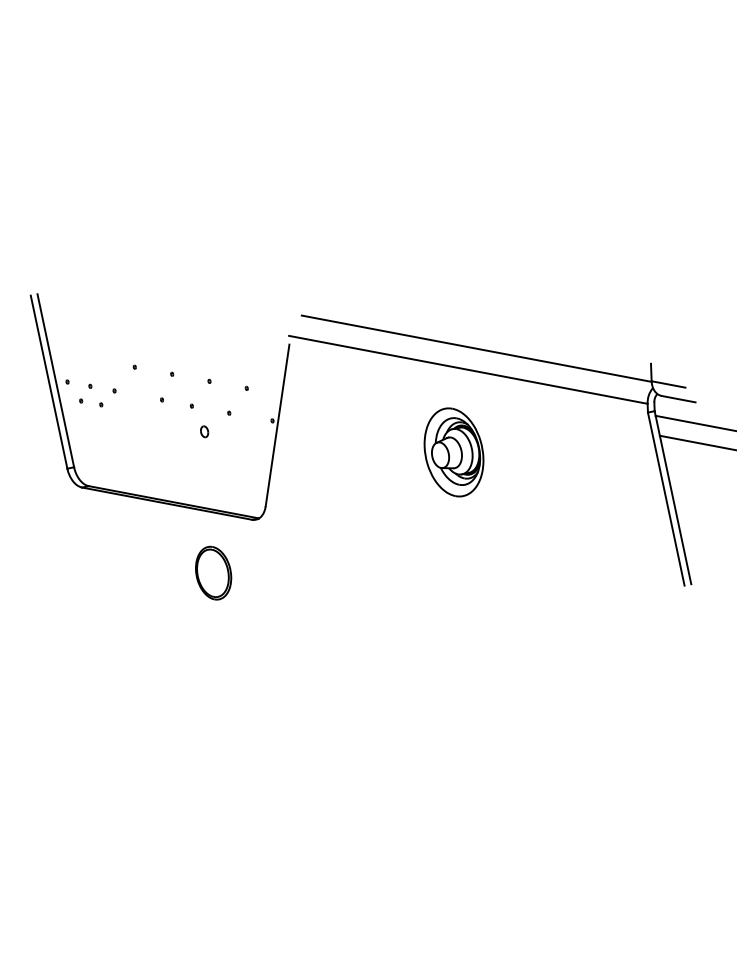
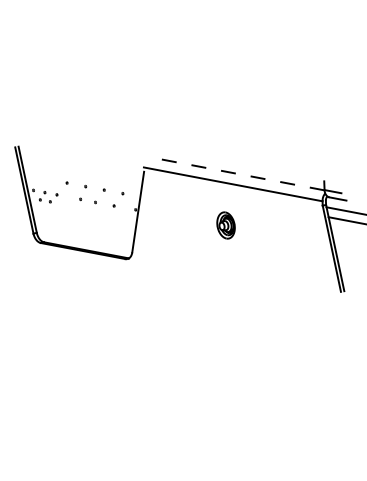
line: (476, 348) -> (237, 173), solid -> dashed
part: (203, 430) -> (101, 214), removed
part: (452, 452) -> (225, 225), size x0.6
part: (211, 572) -> (105, 285), removed

